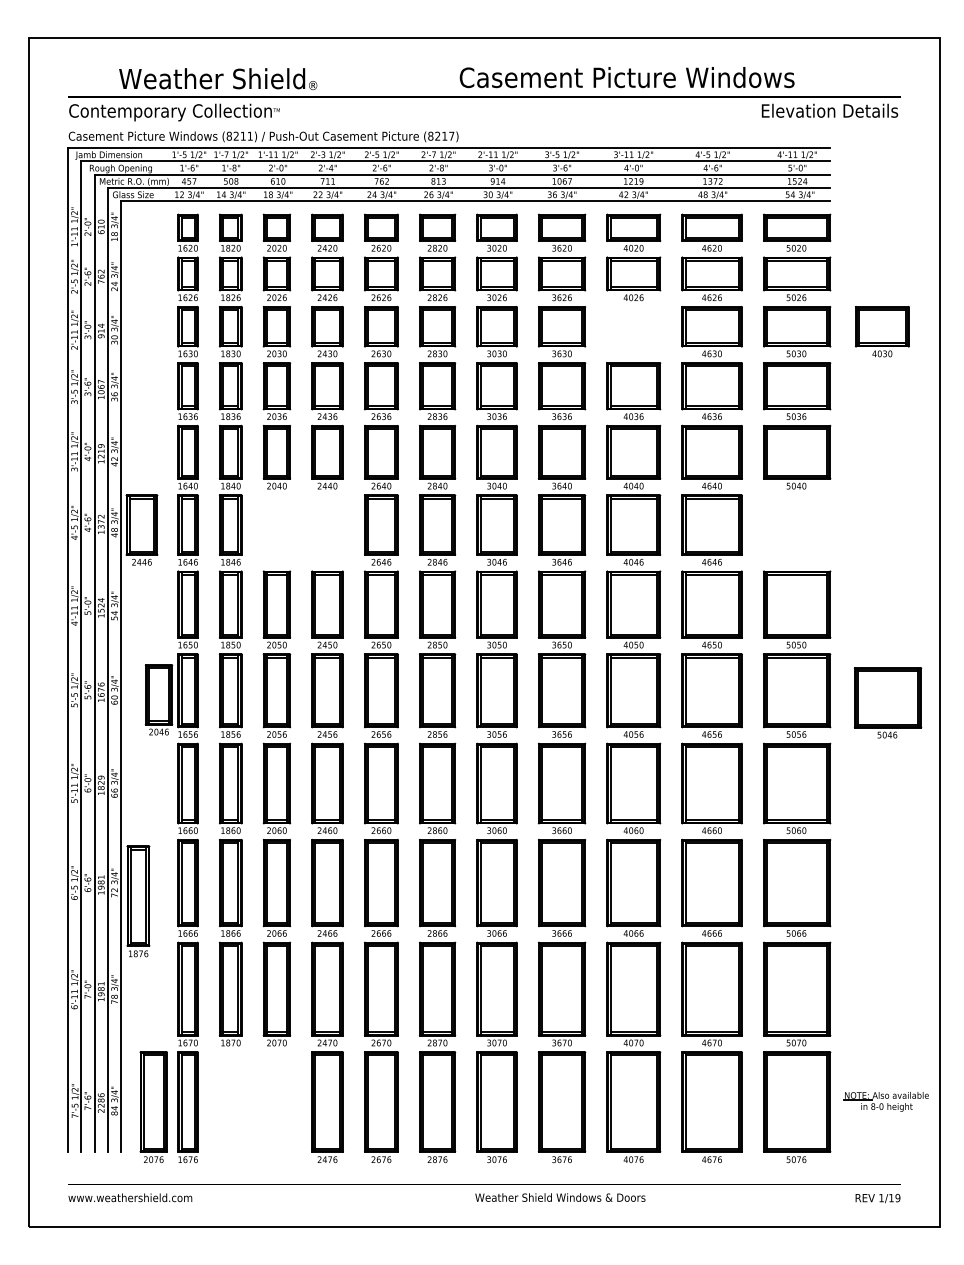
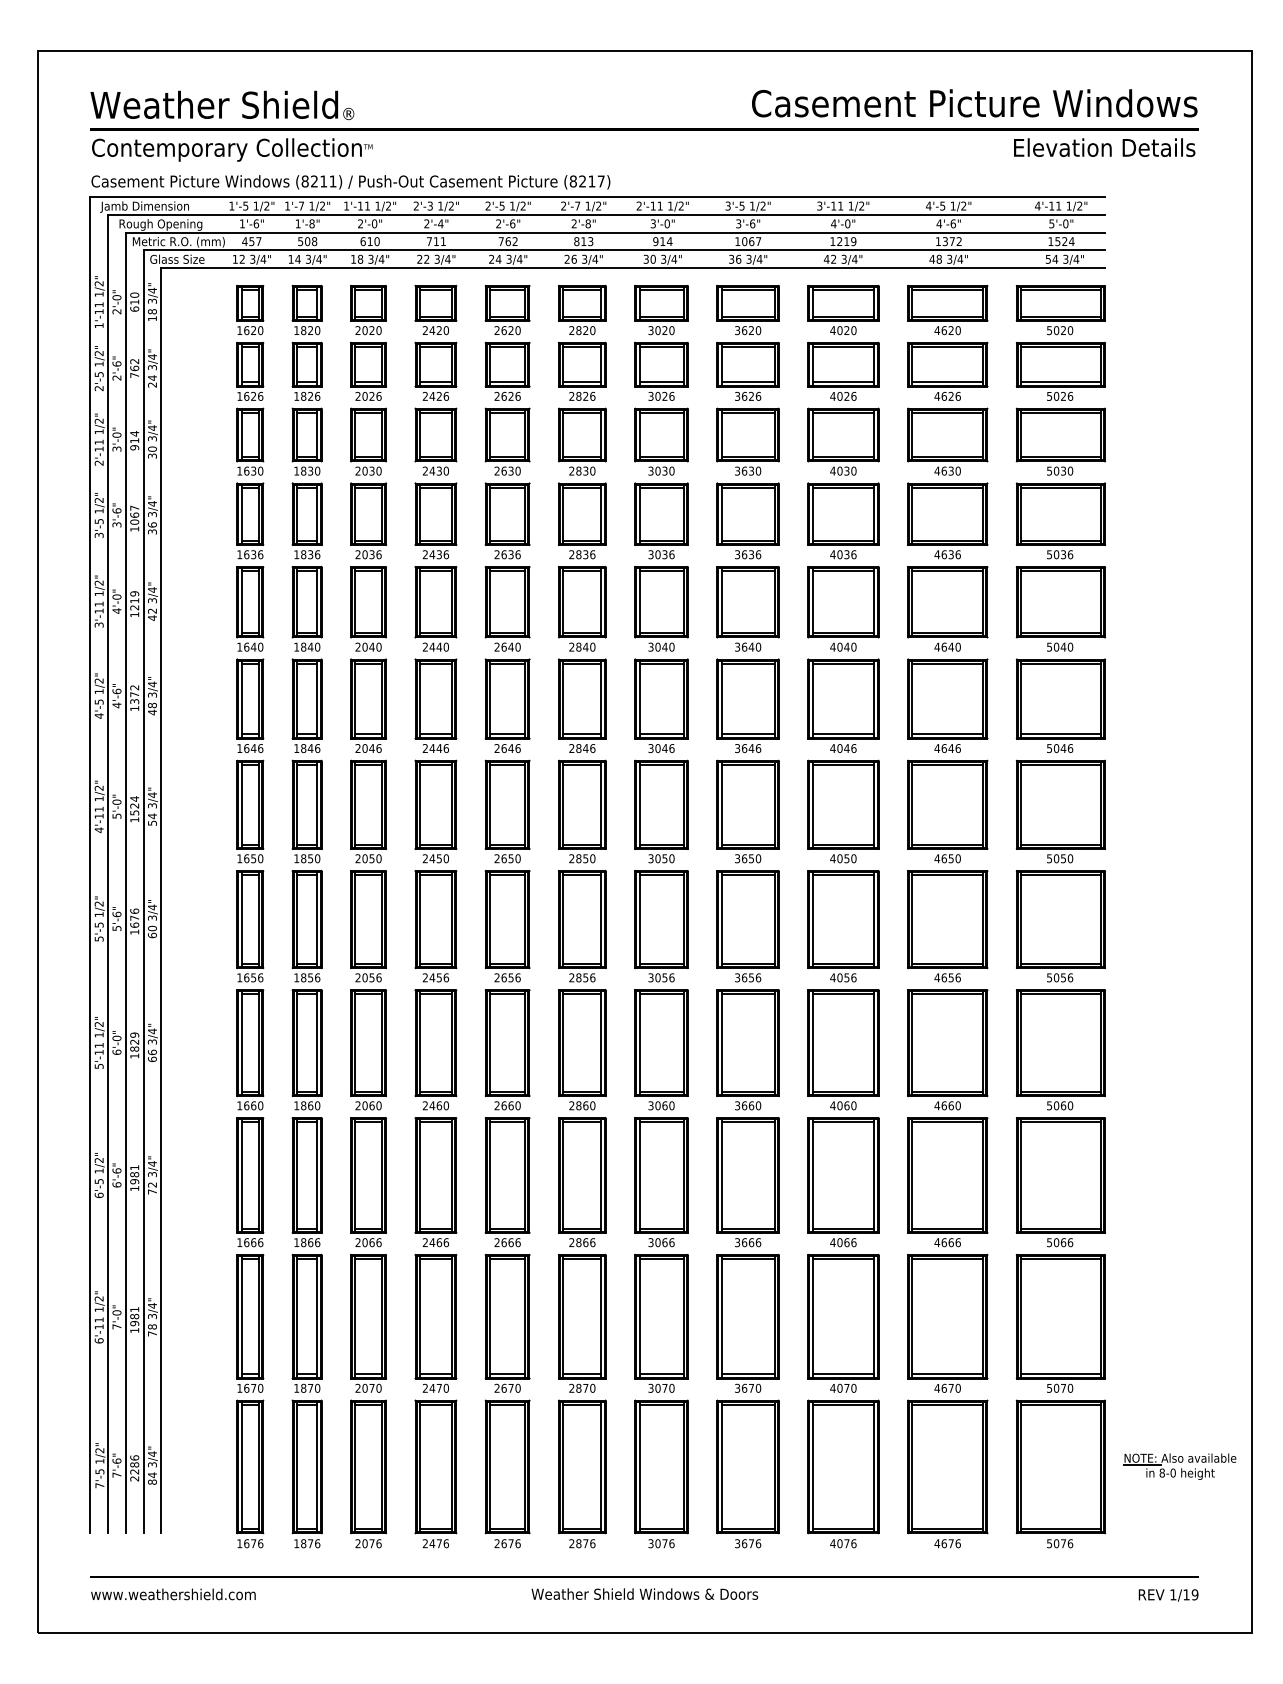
text: (627, 77) -> (974, 103), moved
text: (218, 79) -> (222, 105), moved
part: (882, 331) -> (843, 441), moved
part: (141, 529) -> (435, 705), moved
part: (158, 699) -> (368, 705), moved
part: (887, 702) -> (1060, 705), moved
part: (137, 901) -> (306, 1473), moved
part: (153, 1106) -> (368, 1473), moved
text: (560, 1197) -> (644, 1593), moved

